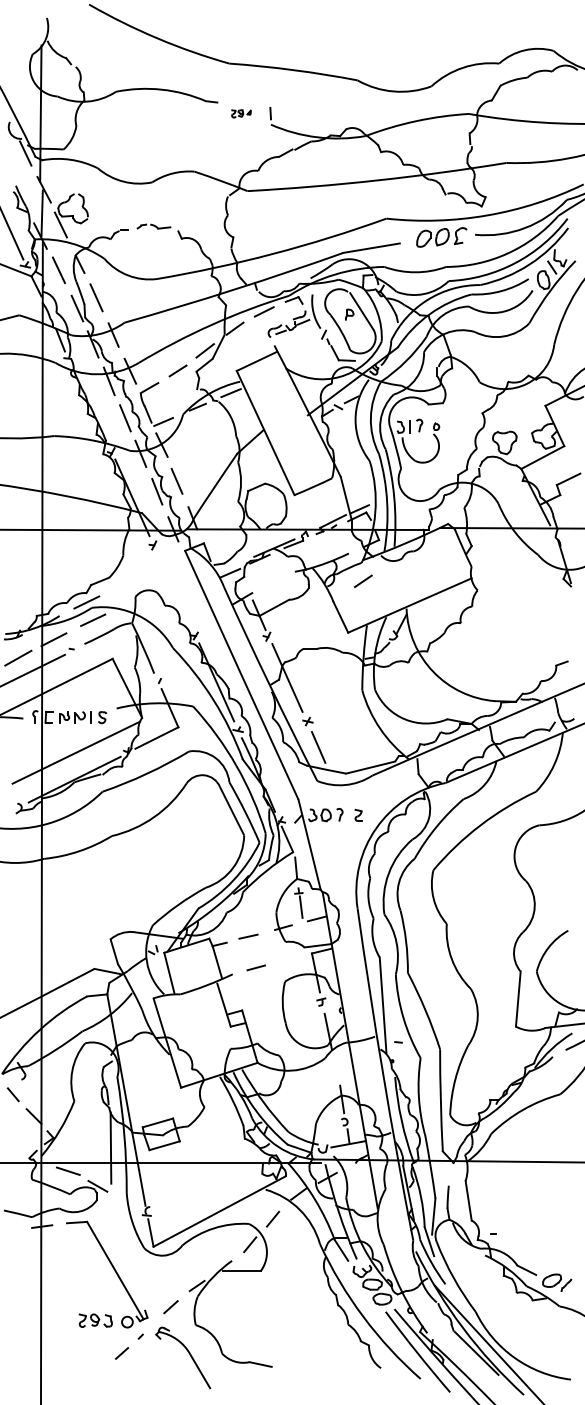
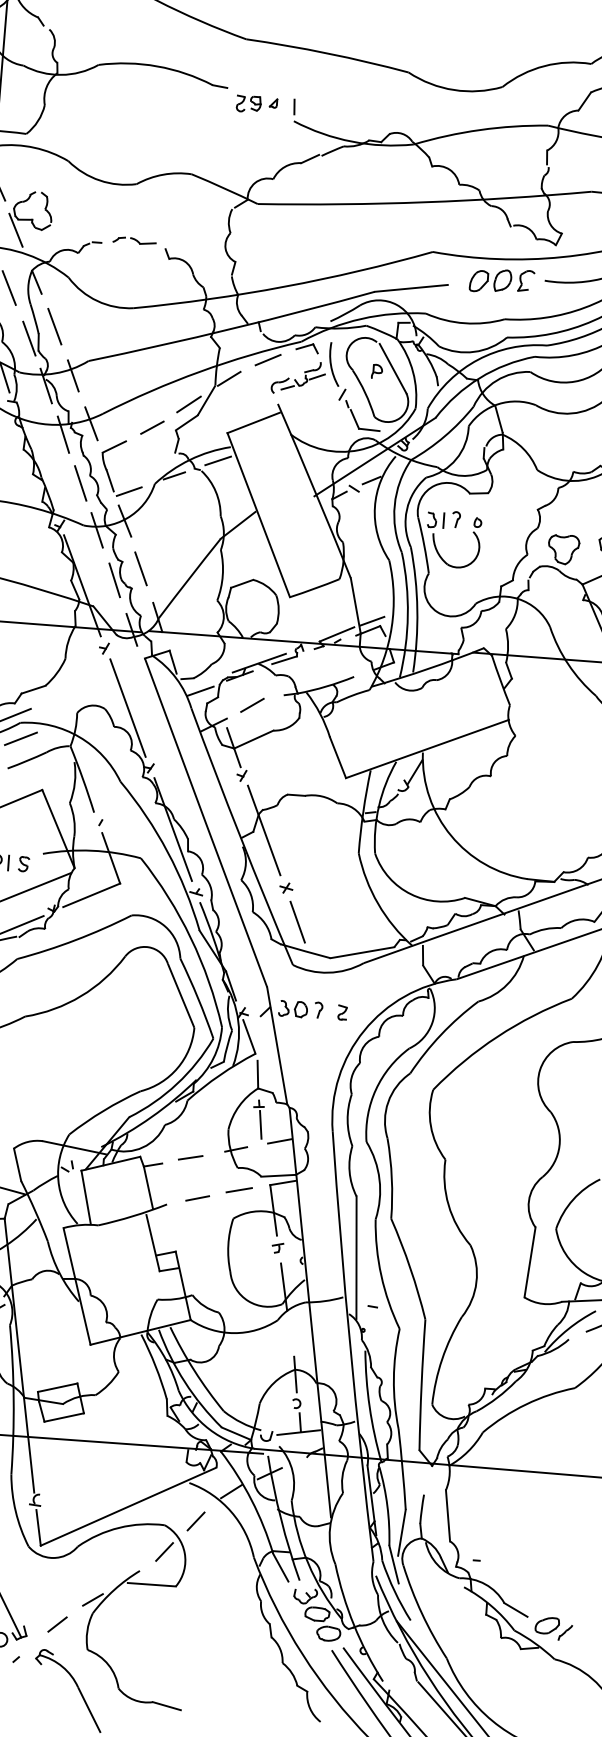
part: (241, 113) -> (257, 104), size x1.67
line: (363, 581) -> (252, 705), moved
line: (174, 590) -> (127, 708), added
line: (287, 958) -> (238, 1189), added

